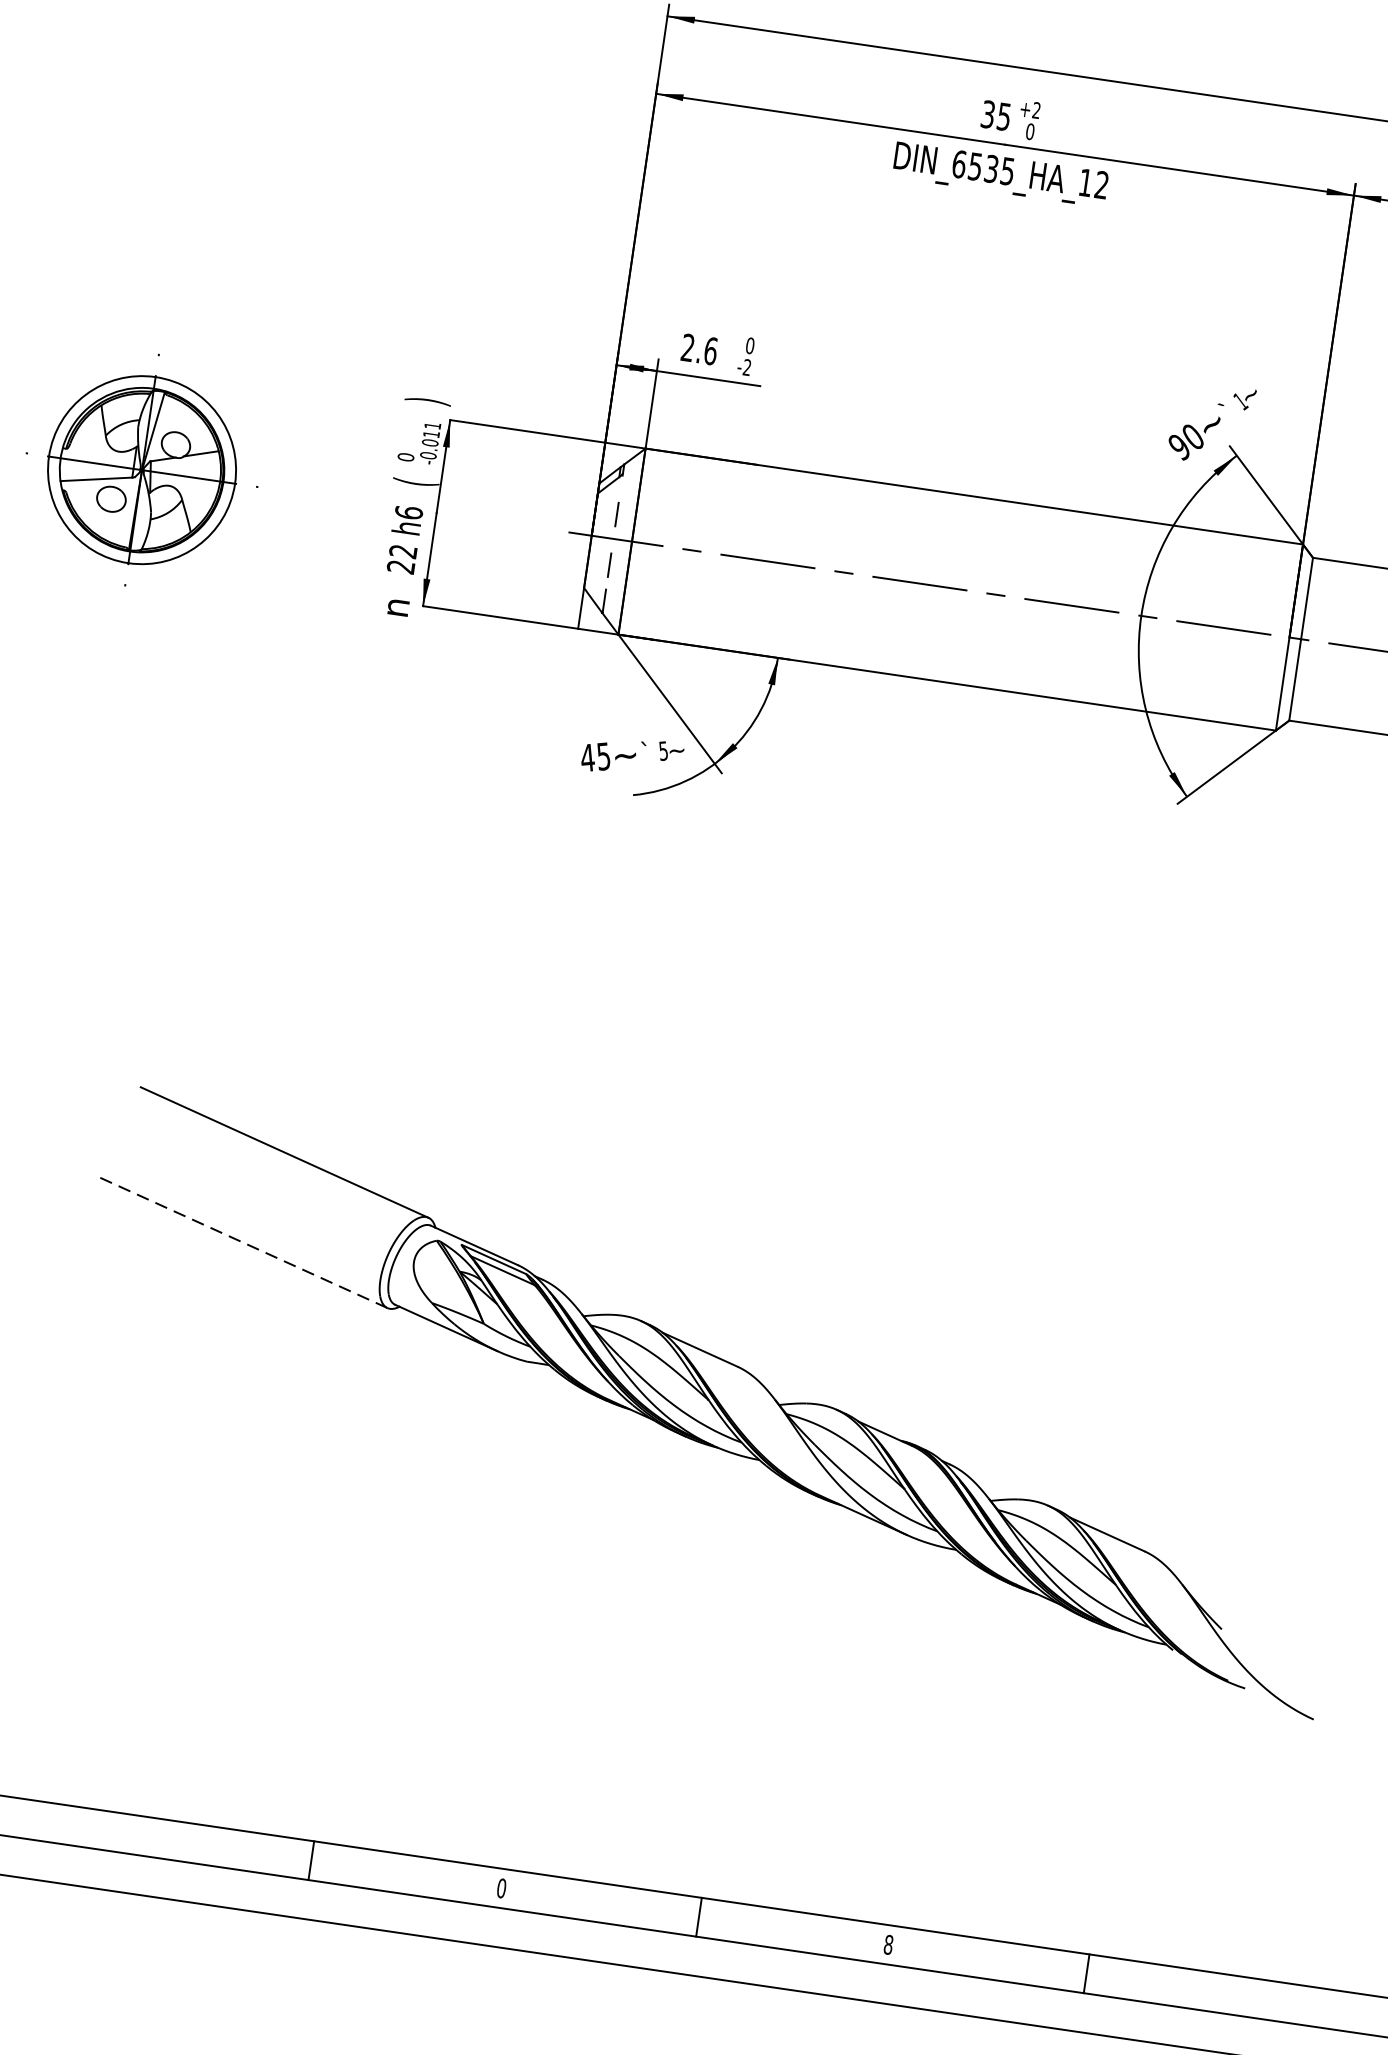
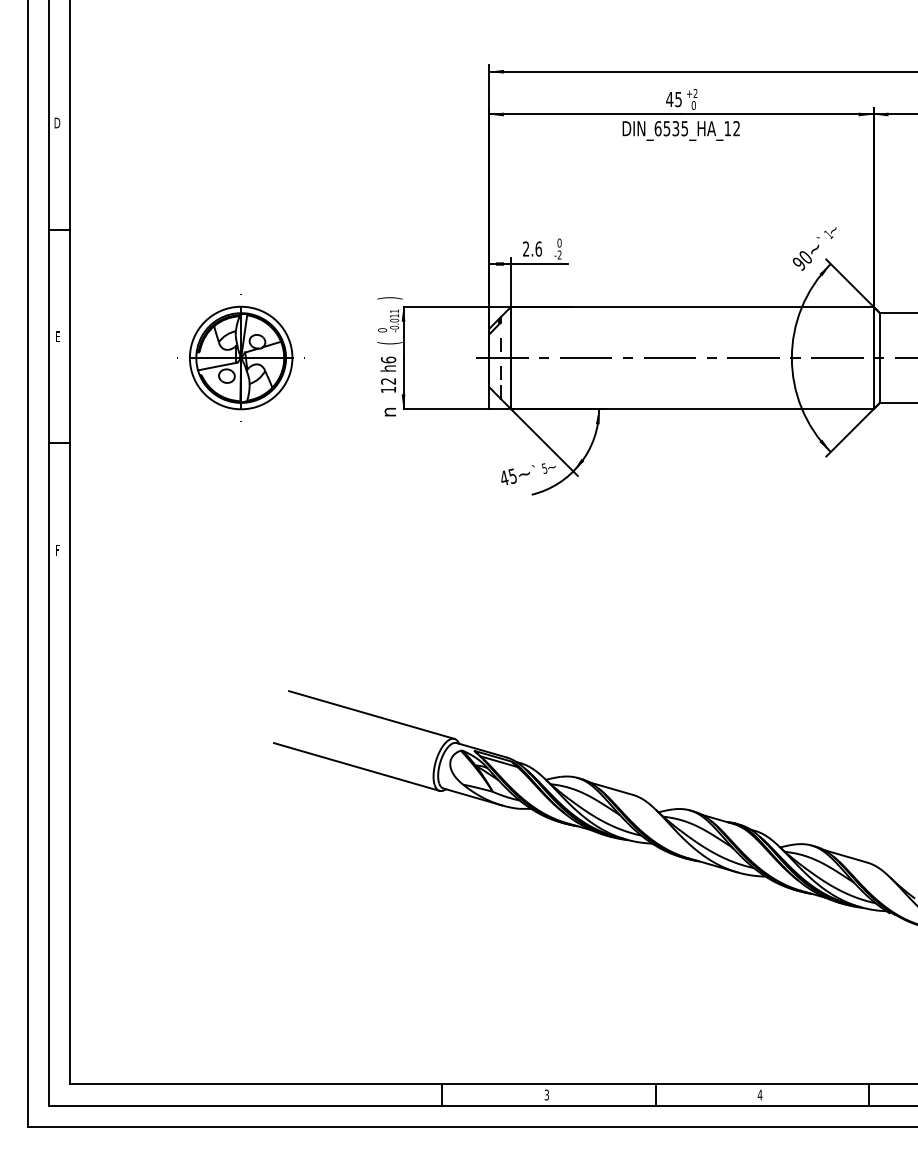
text: (987, 114) -> (669, 99), 35 -> 45
text: (399, 565) -> (387, 389), 22 -> 12
line: (243, 1241) -> (356, 766), dashed -> solid
text: (501, 1887) -> (546, 1094), 0 -> 3
text: (887, 1943) -> (759, 1094), 8 -> 4

